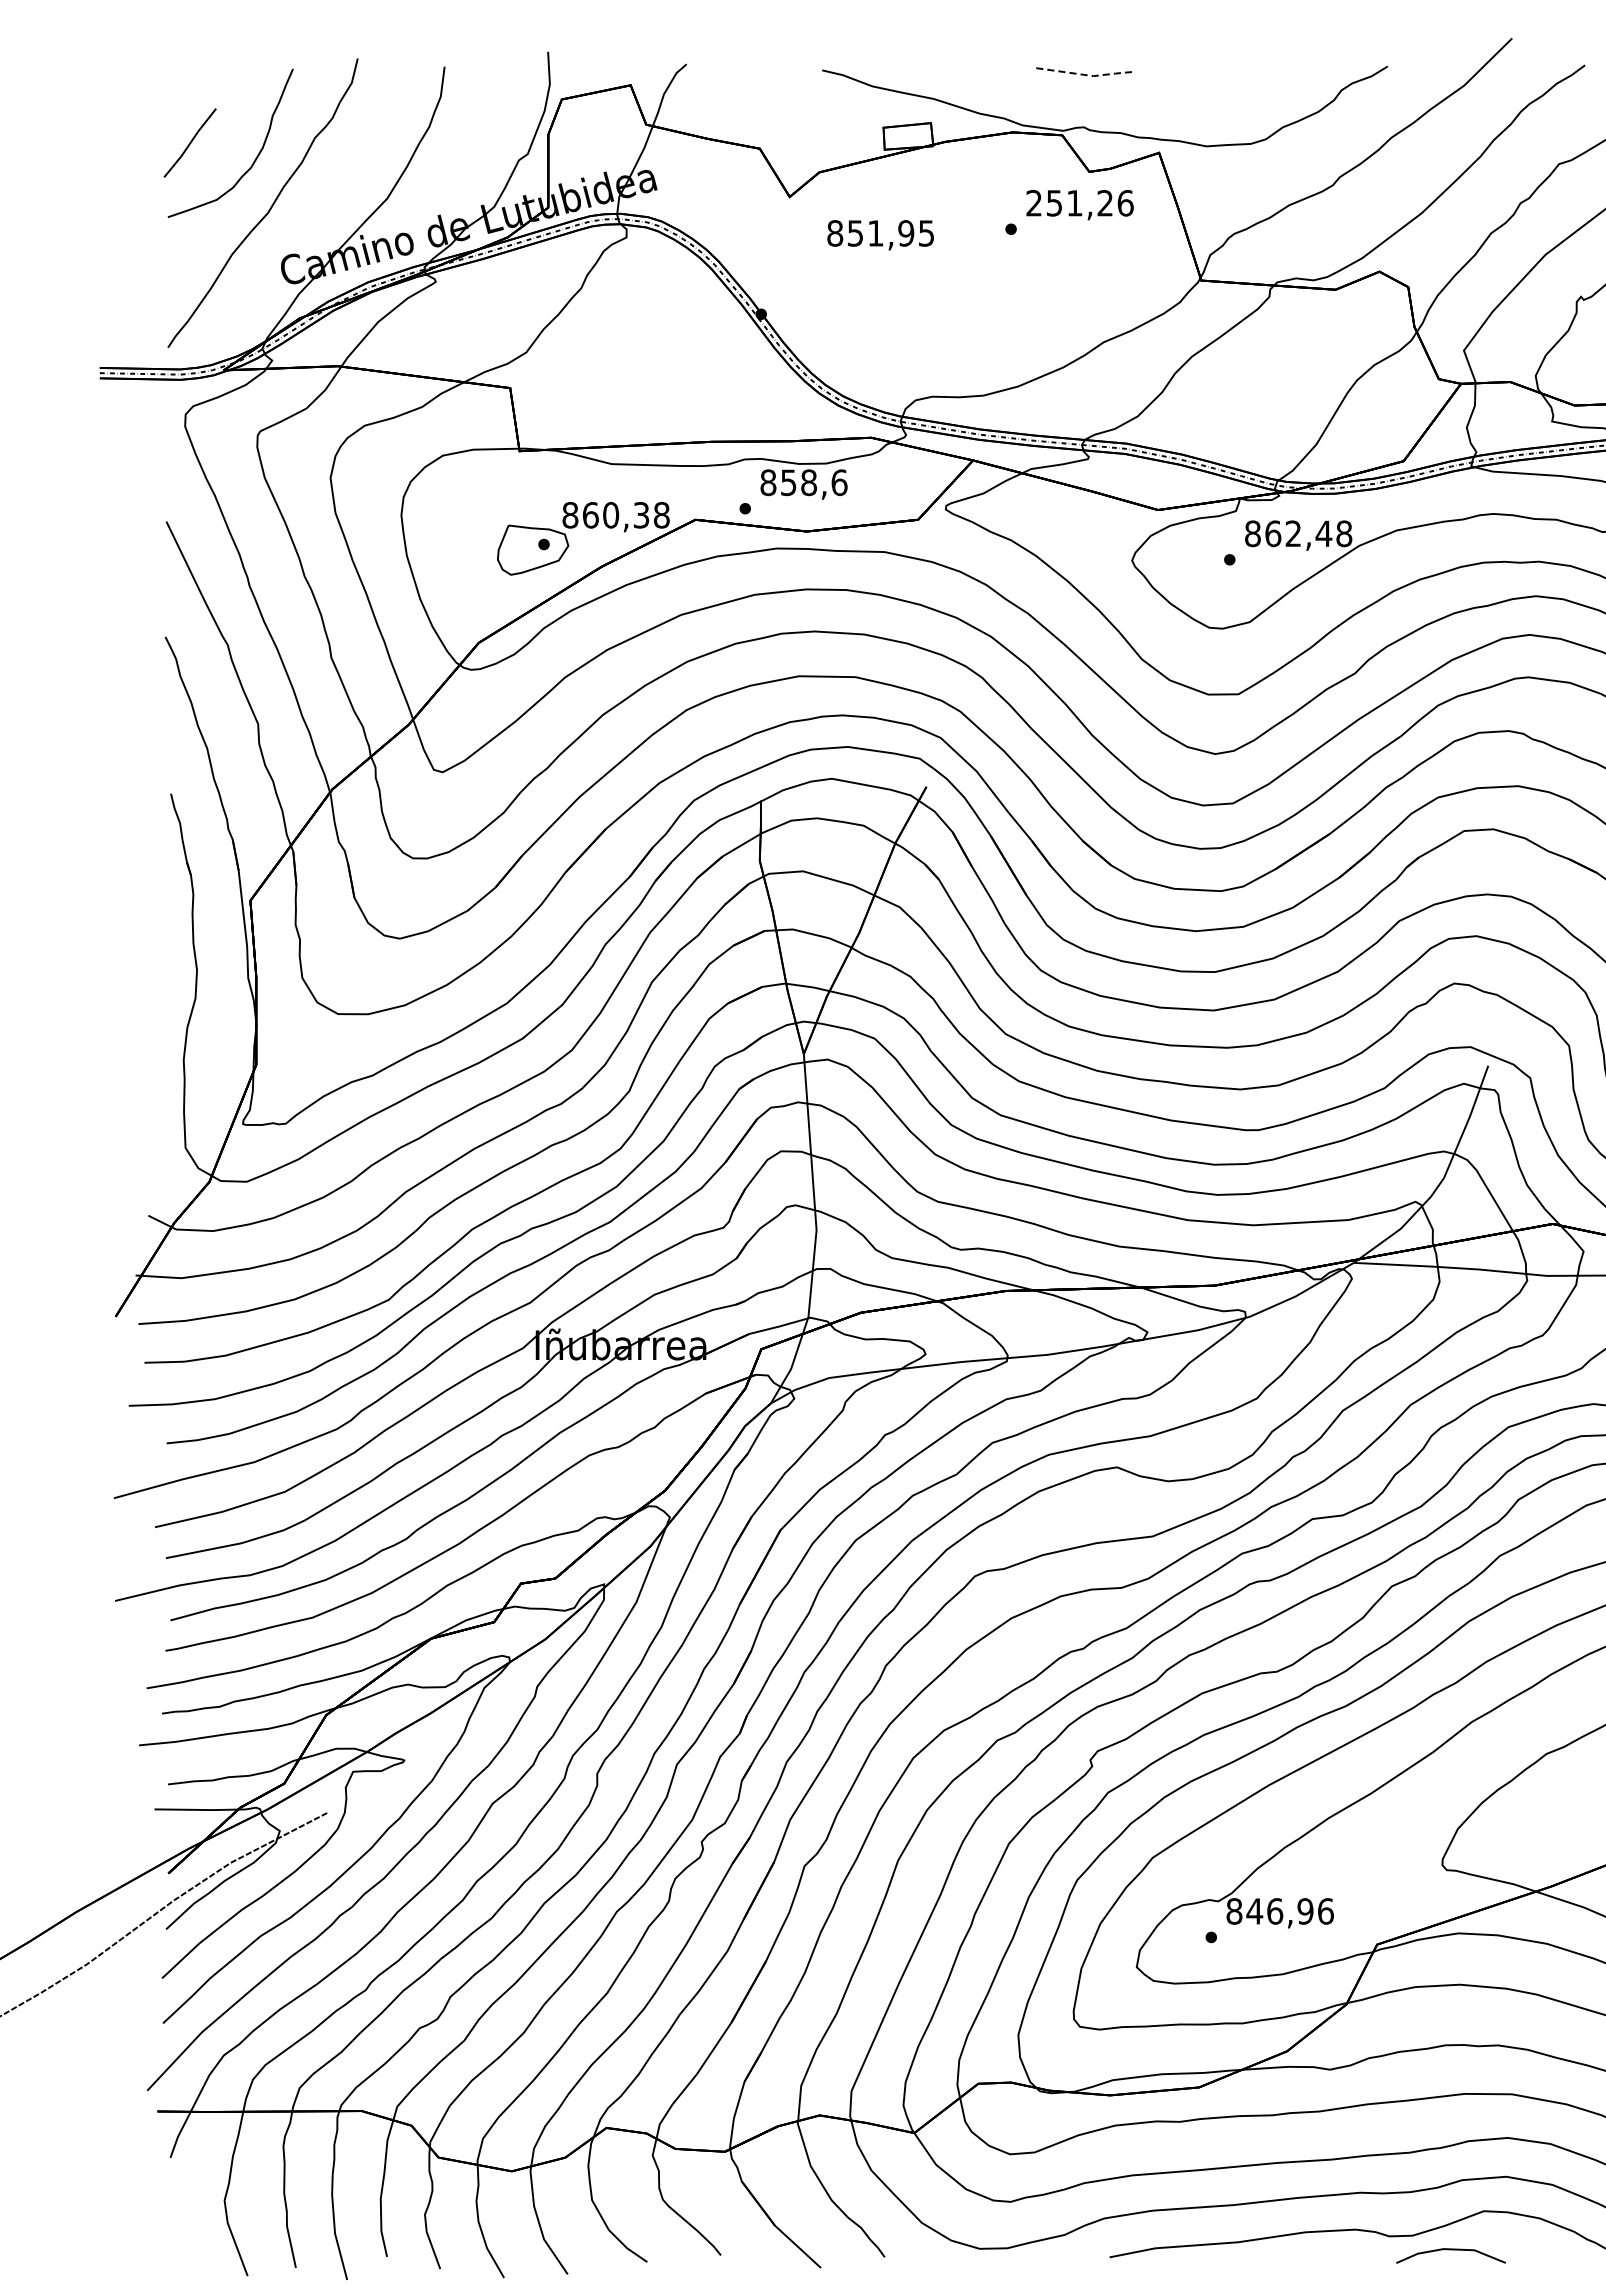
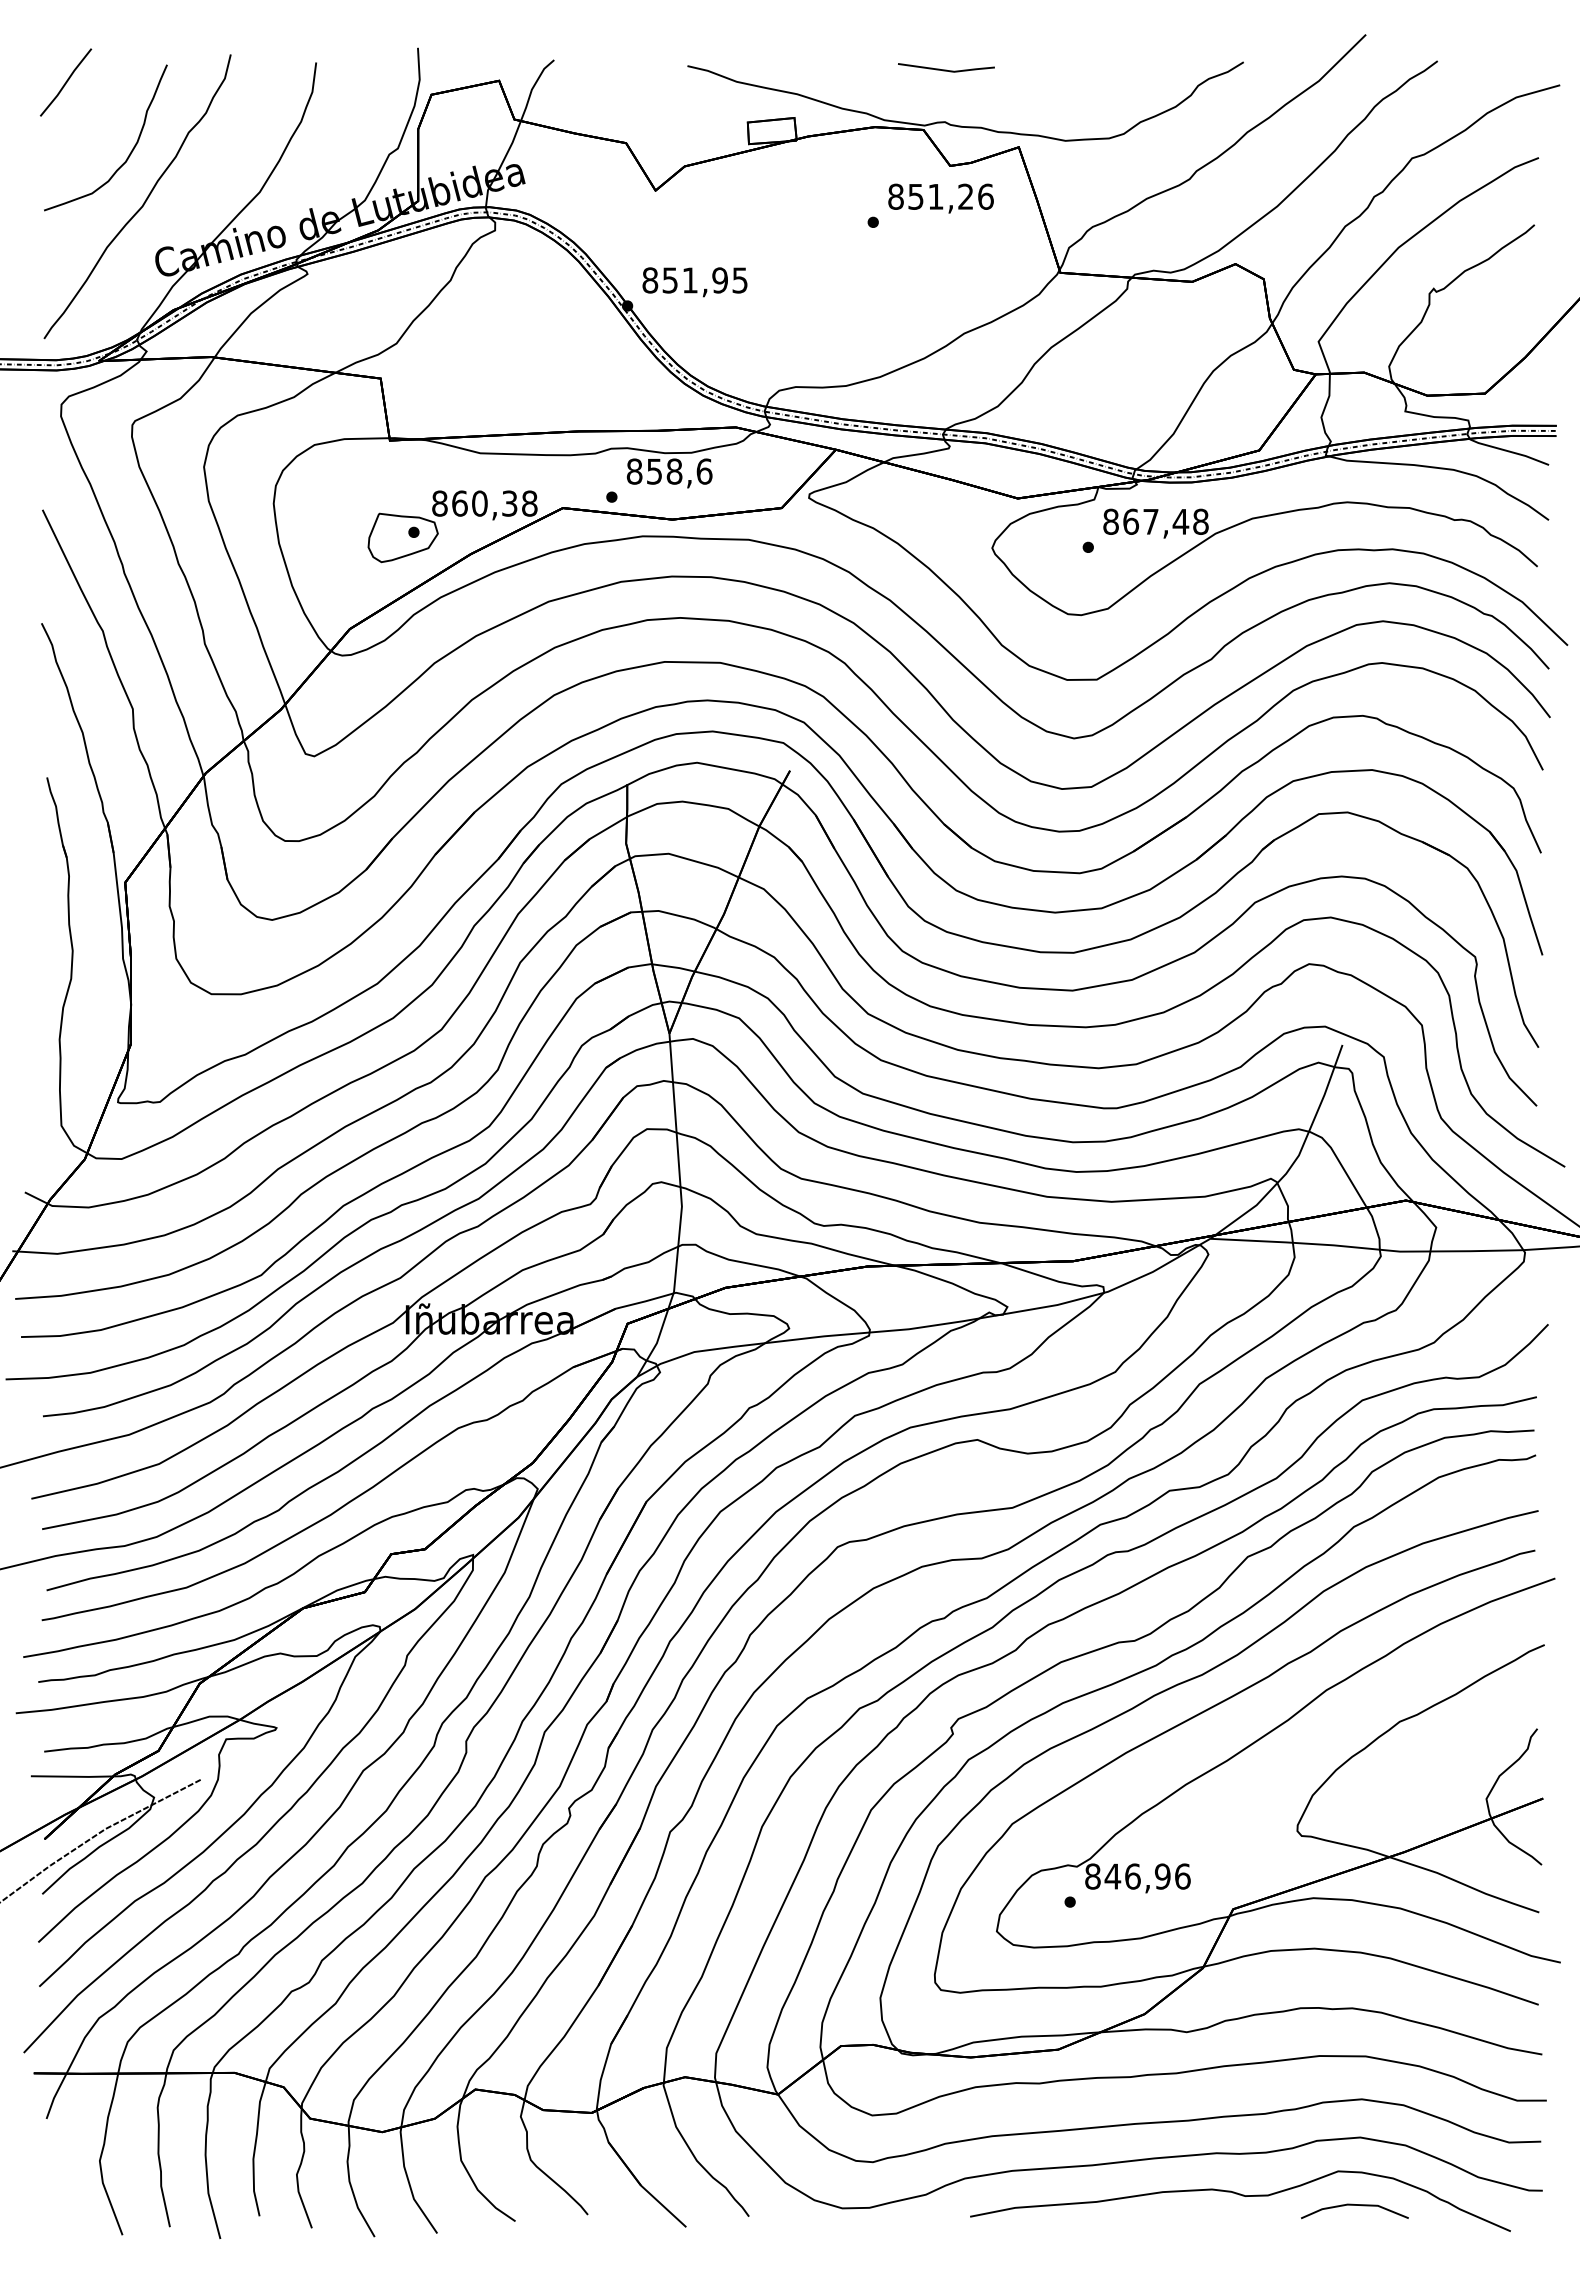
line: (1087, 74) -> (948, 70), dashed -> solid
line: (190, 142) -> (66, 82), moved
text: (1033, 202) -> (895, 196), 251,26 -> 851,26
text: (880, 235) -> (694, 282), moved
text: (1293, 533) -> (1150, 521), 862,48 -> 867,48
line: (1450, 2249) -> (1354, 2205), moved

